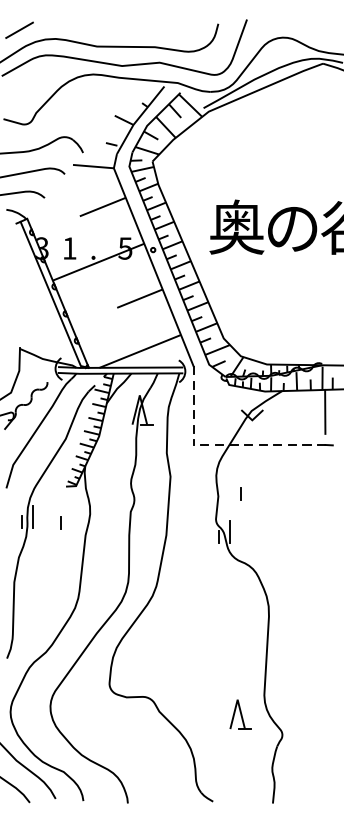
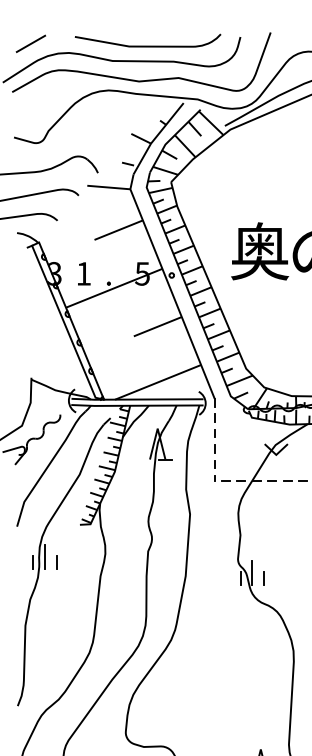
curve: (130, 32) -> (147, 46), added
line: (240, 493) -> (263, 577), moved
line: (60, 522) -> (56, 561), moved

